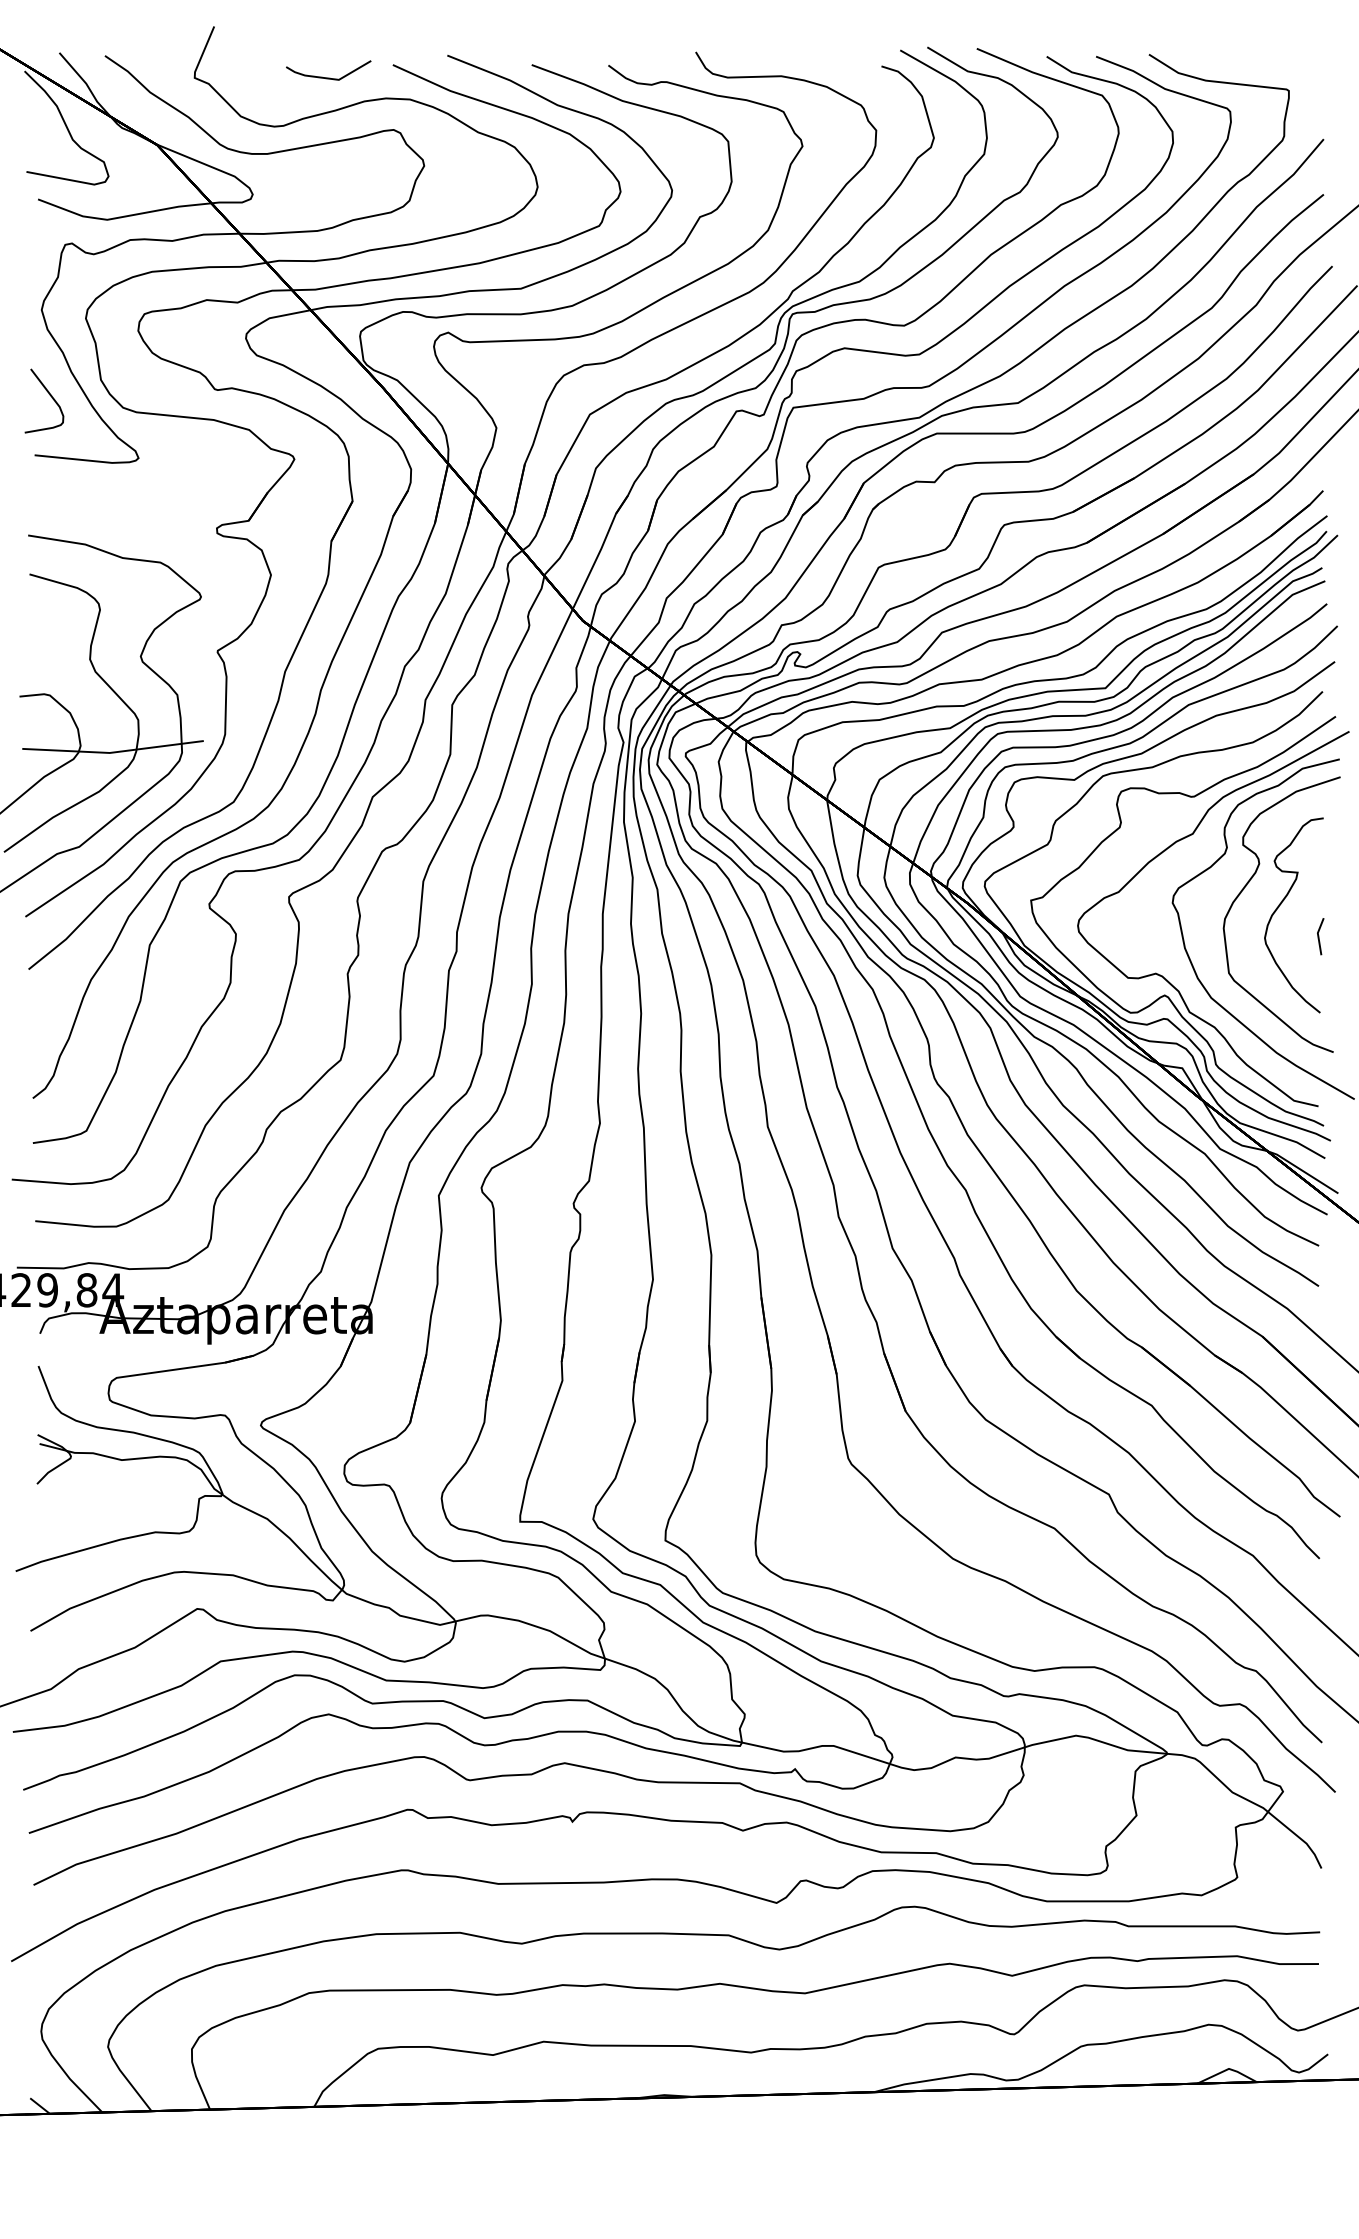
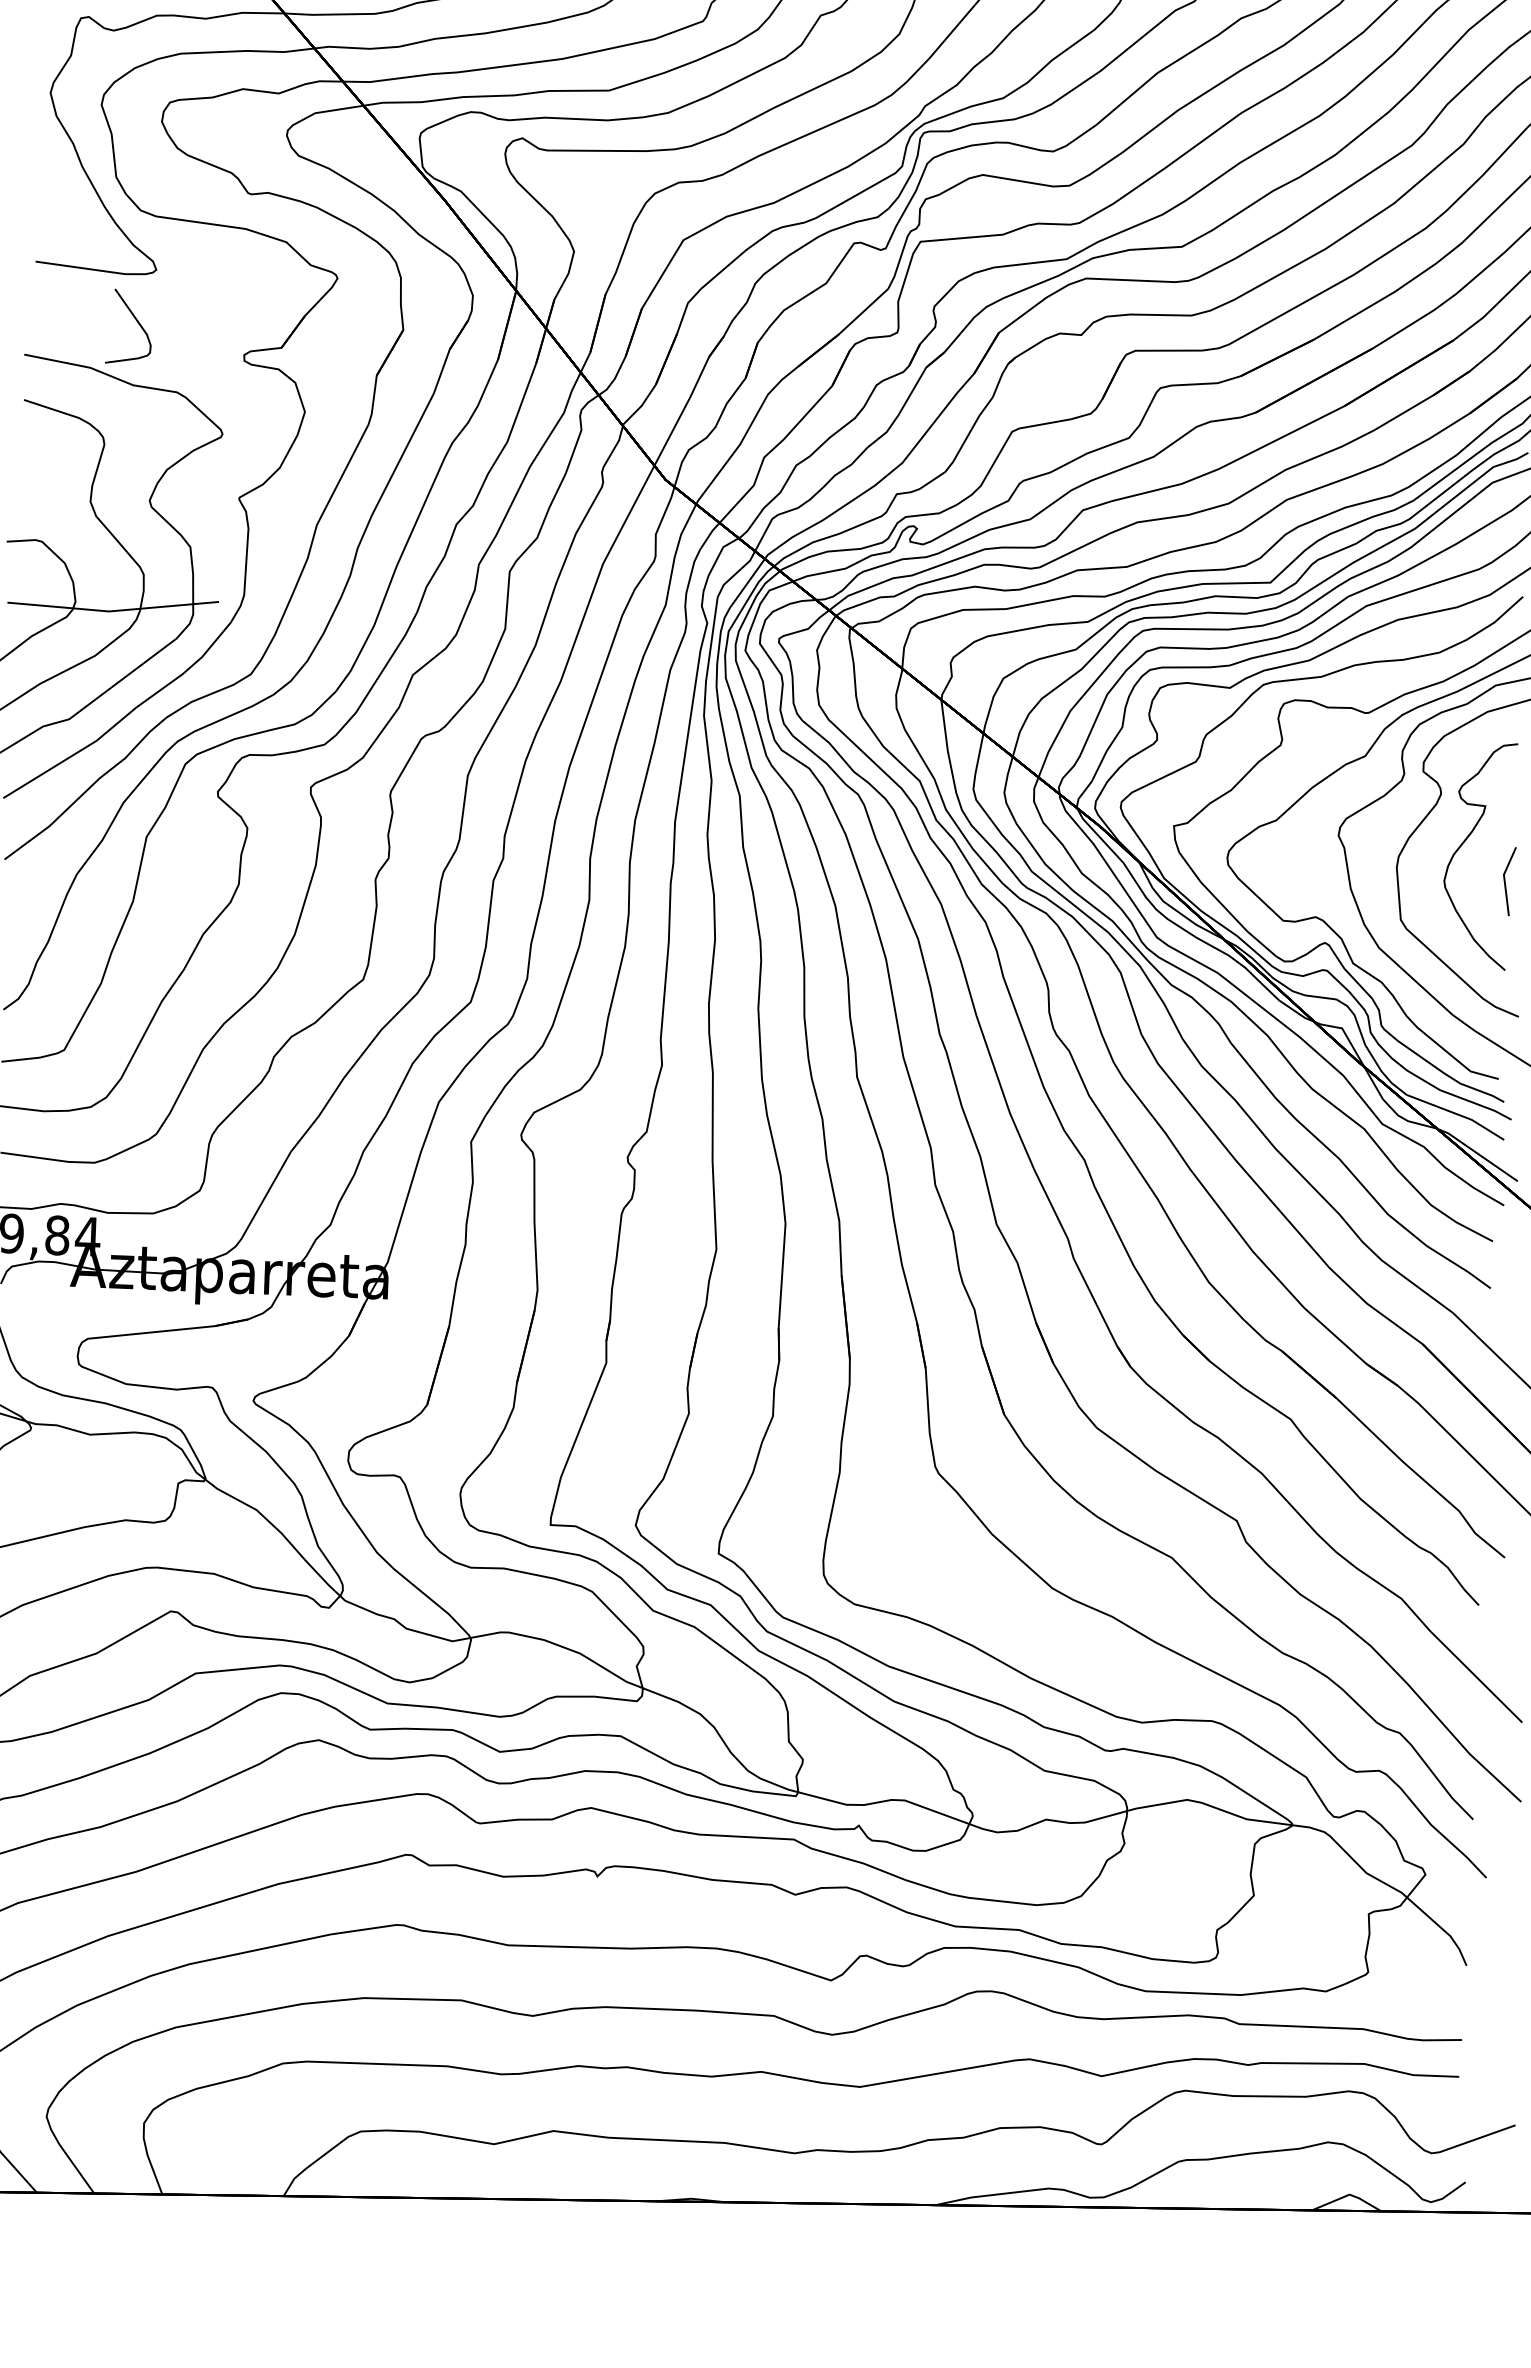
curve: (49, 395) -> (135, 320), moved
part: (1320, 936) -> (1508, 881), size x1.6

